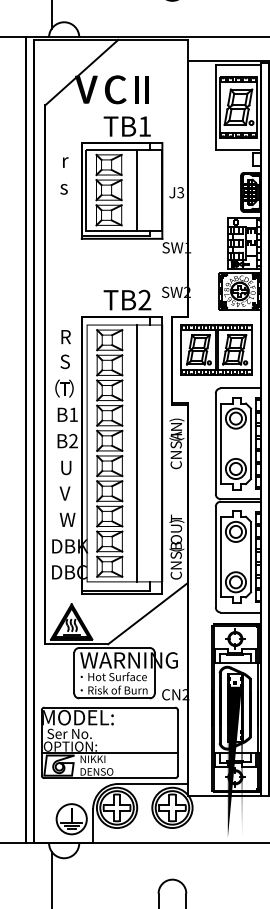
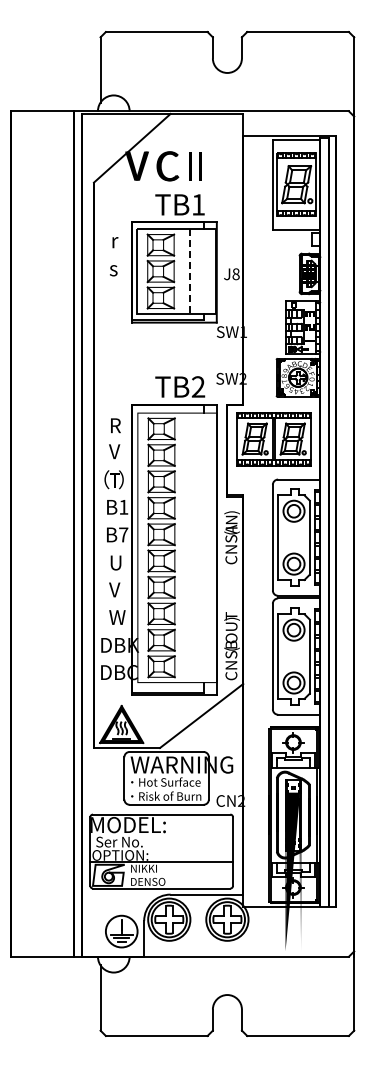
line: (136, 191) -> (189, 272), solid -> dashed
text: (180, 191) -> (235, 273), J3 -> J8
text: (64, 361) -> (114, 451), S -> V
text: (73, 440) -> (123, 534), B2 -> B7
line: (137, 453) -> (190, 547), removed

